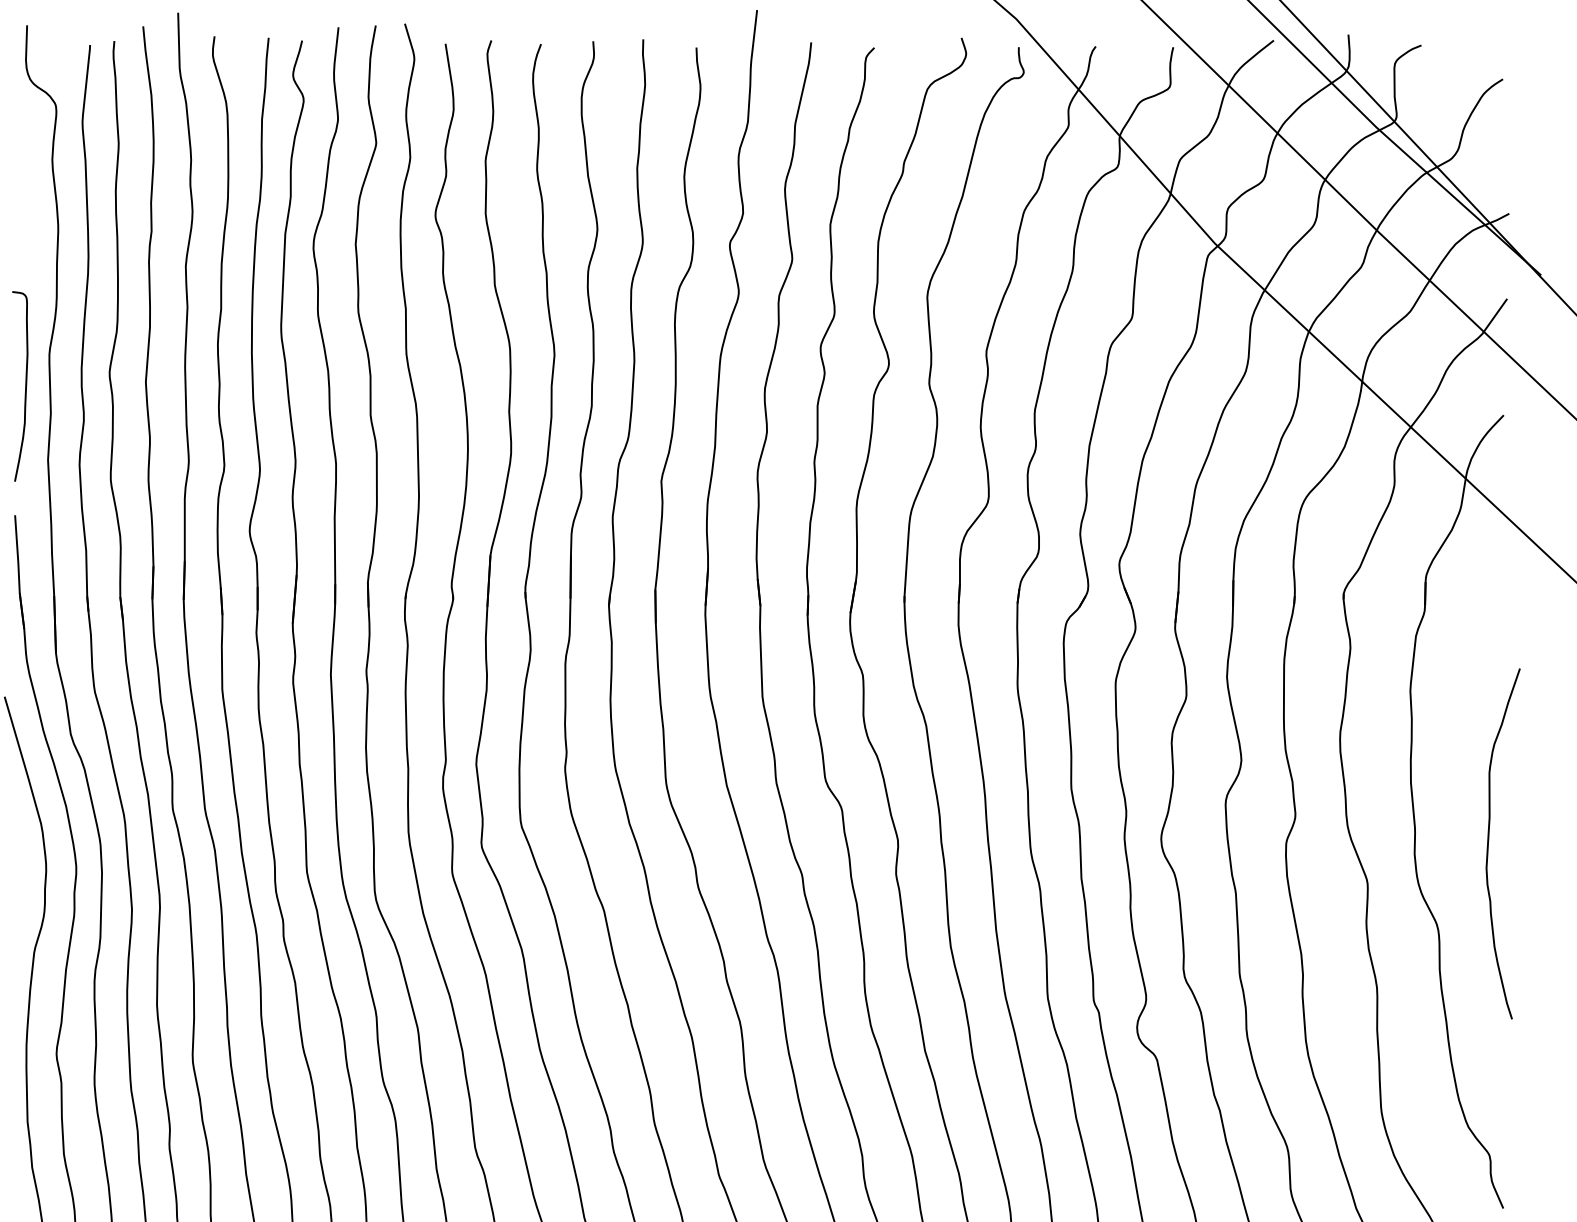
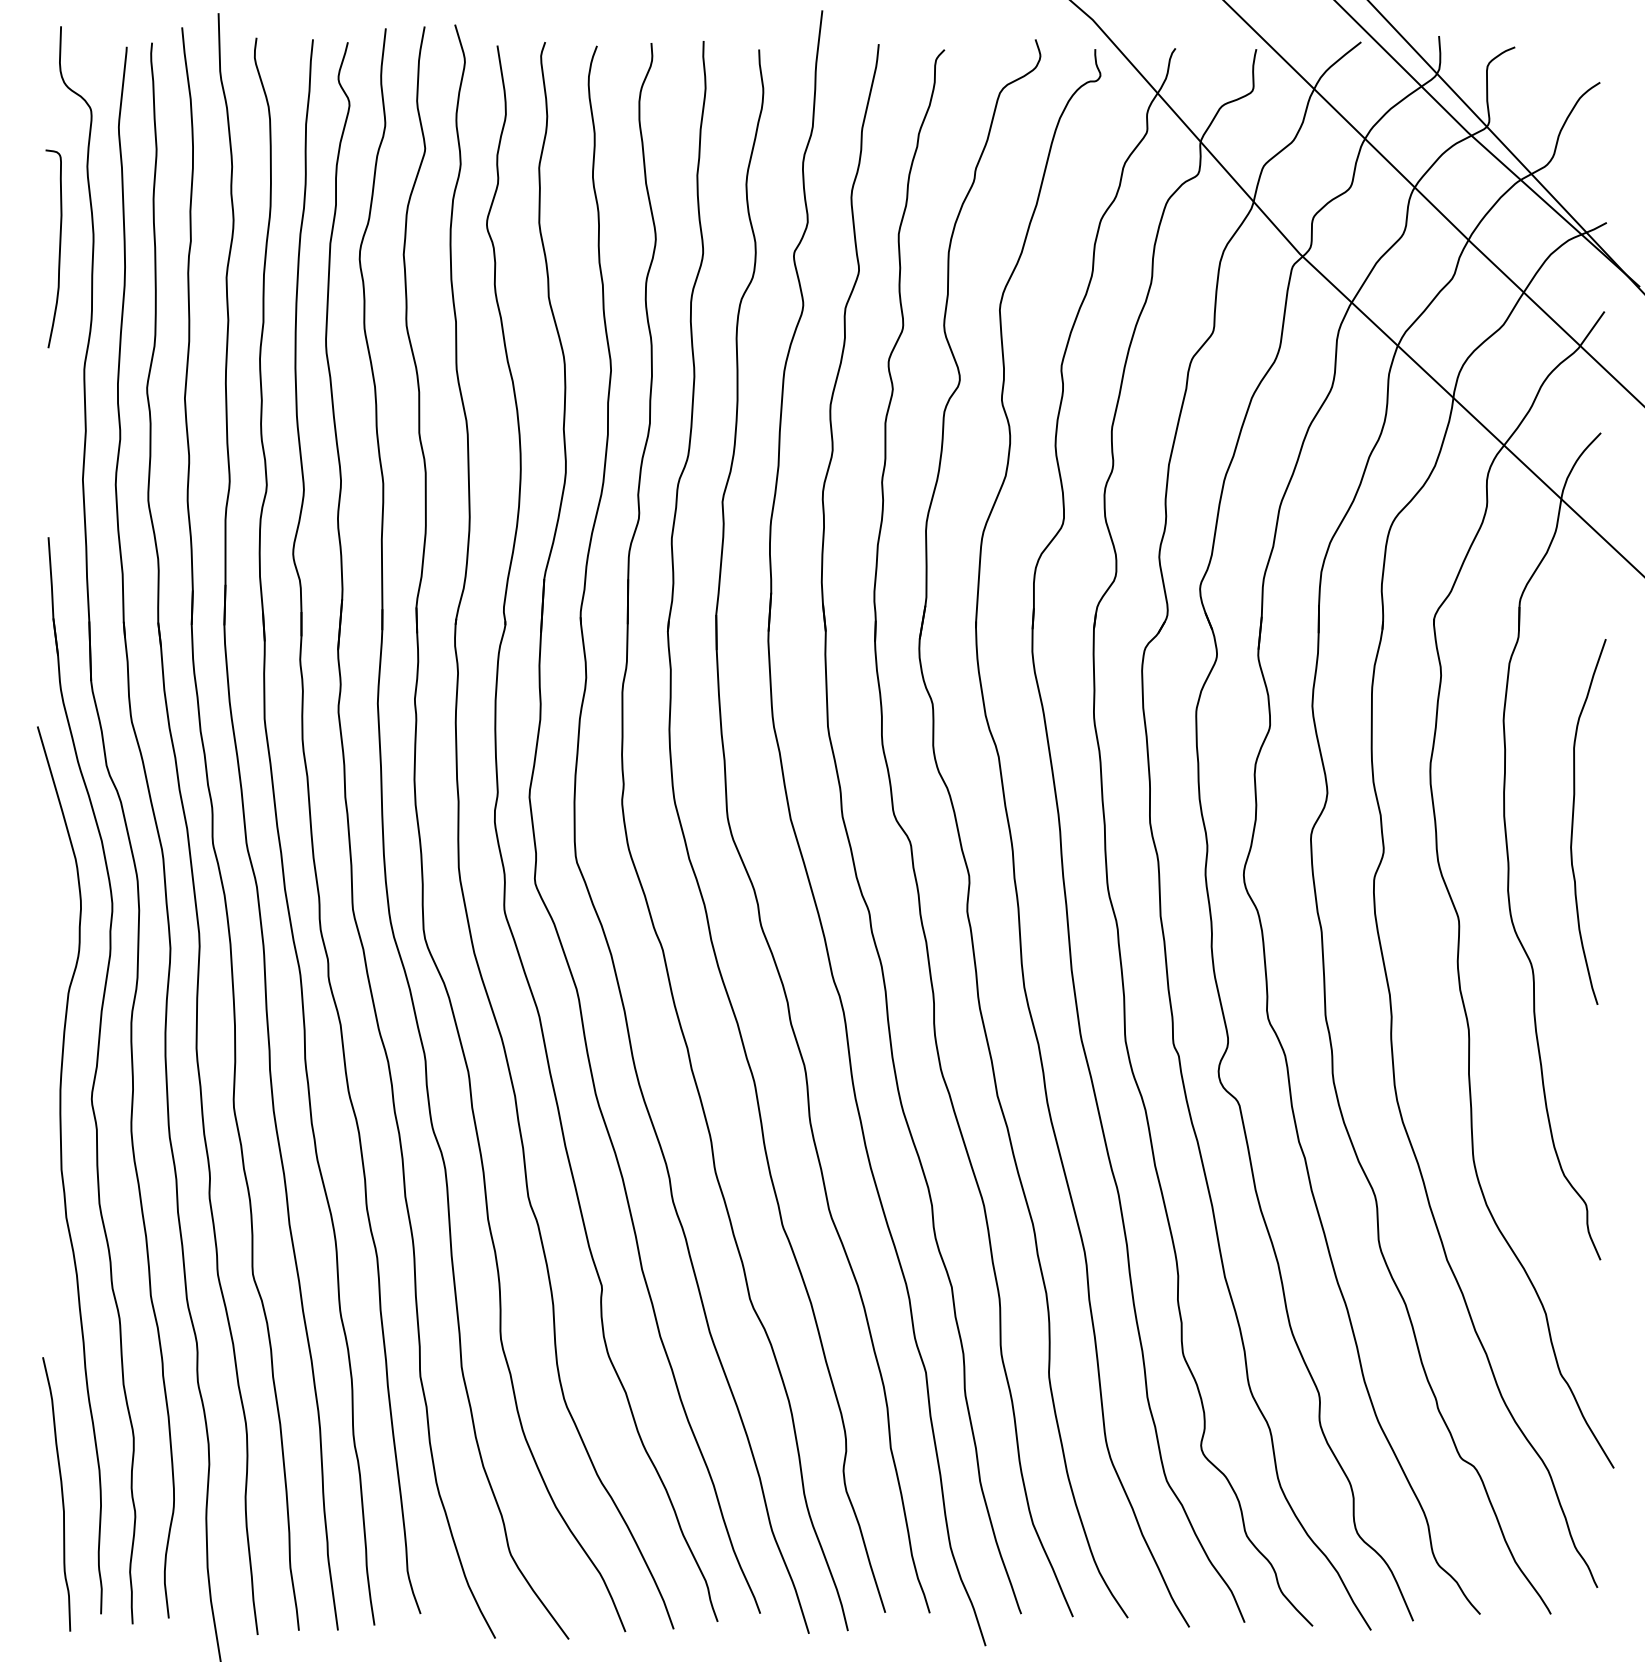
curve: (25, 386) -> (59, 248), moved
curve: (1488, 843) -> (1573, 821), moved

